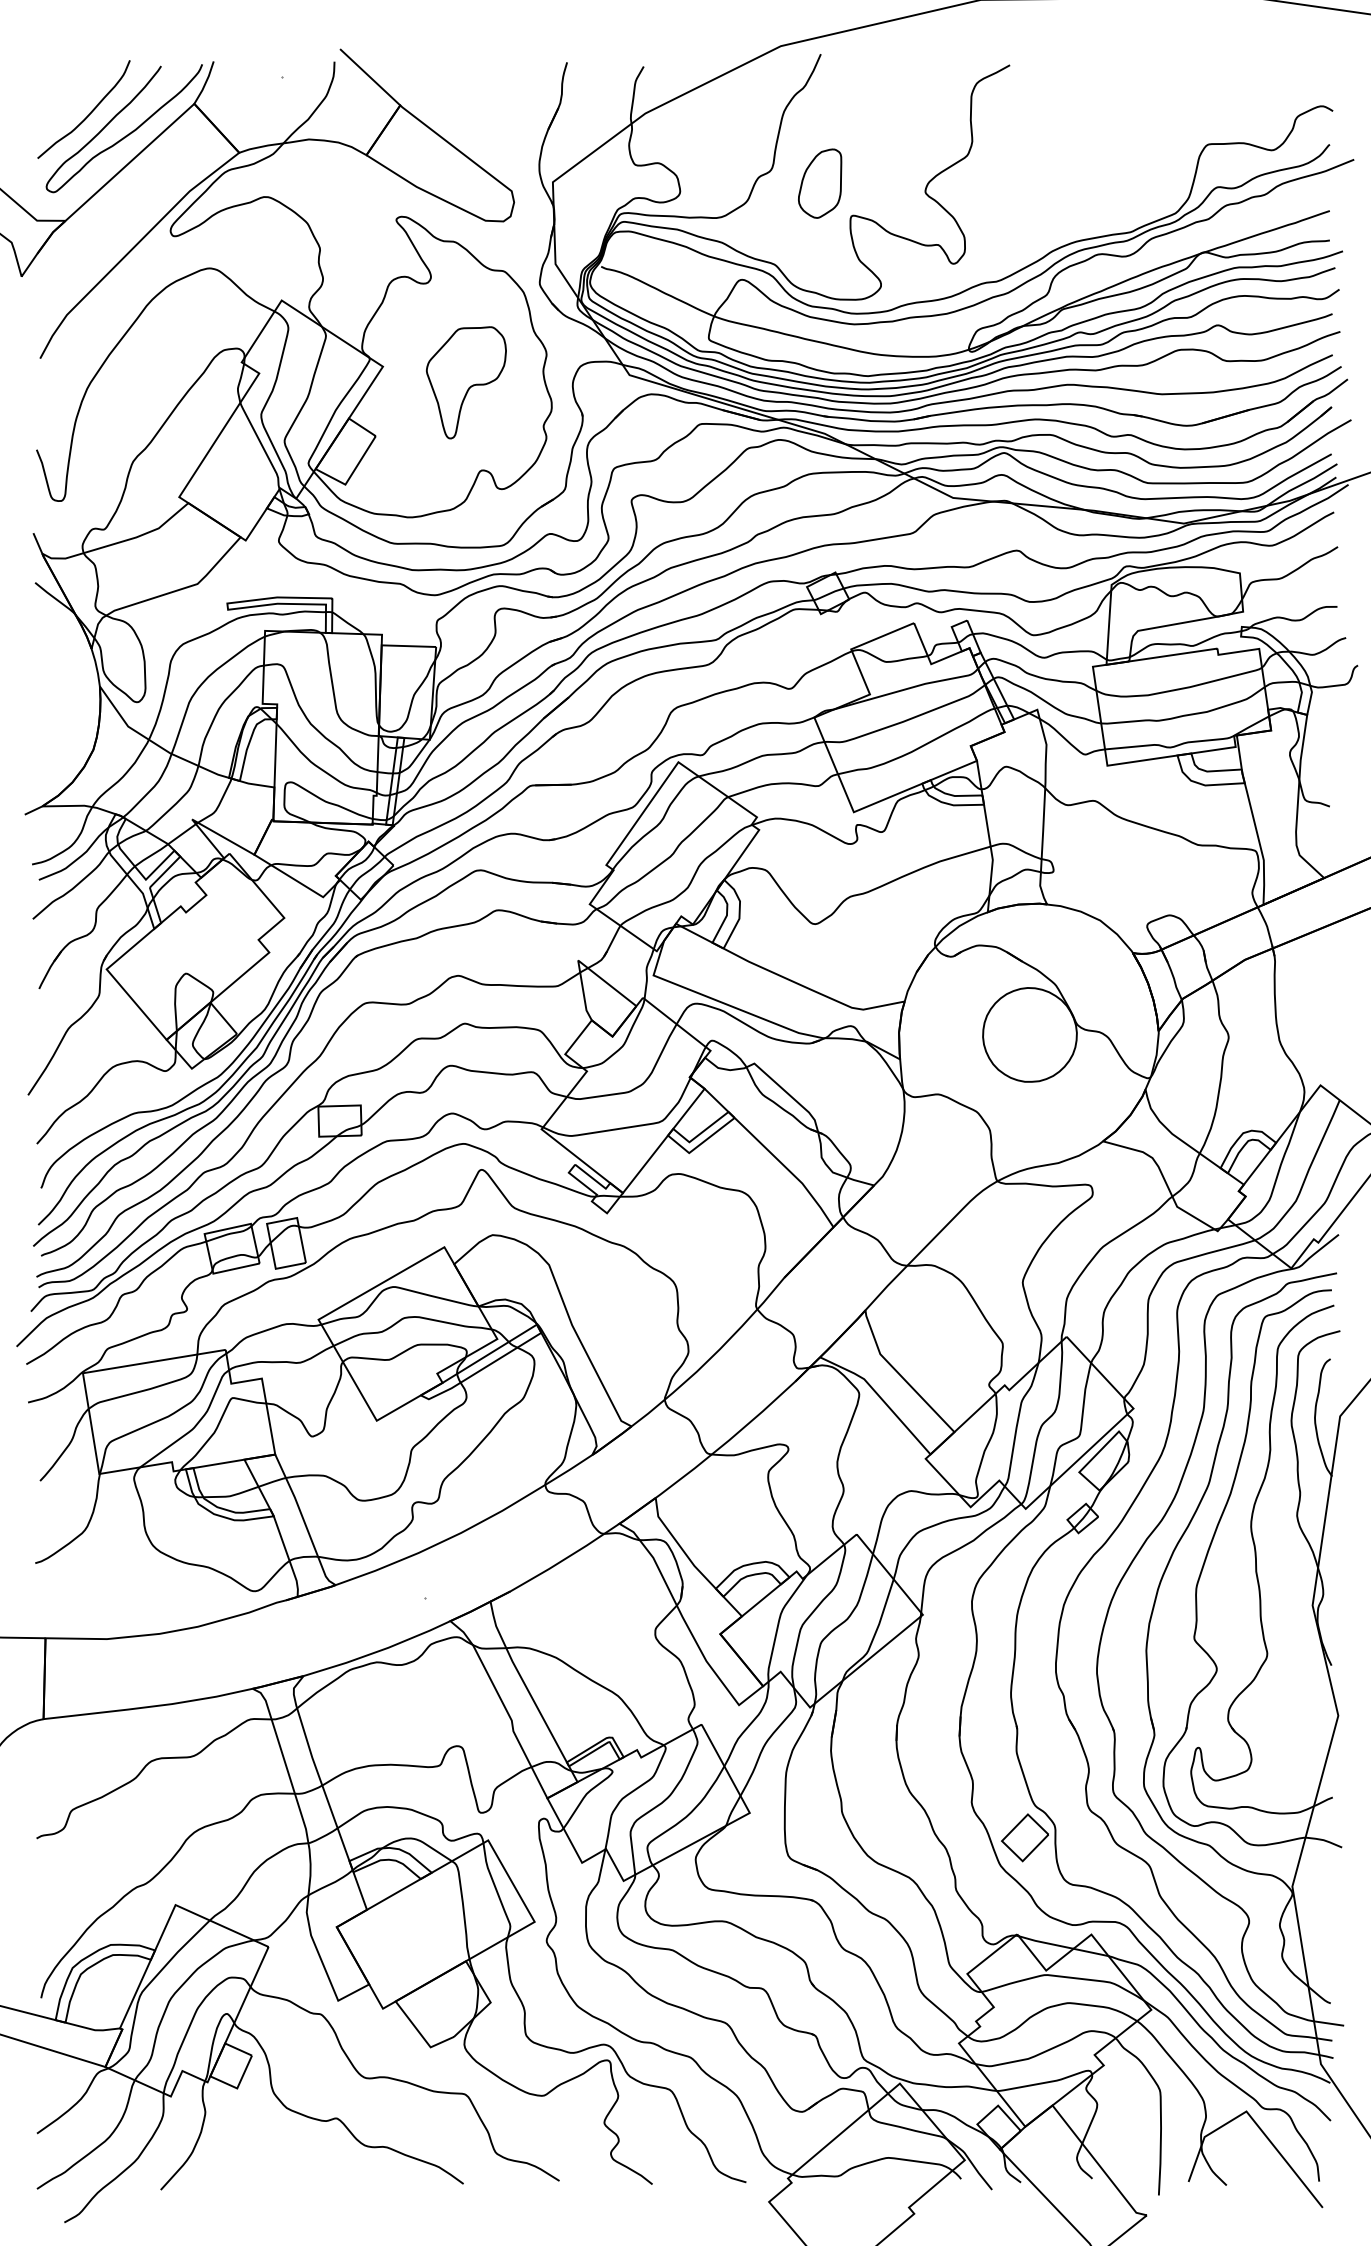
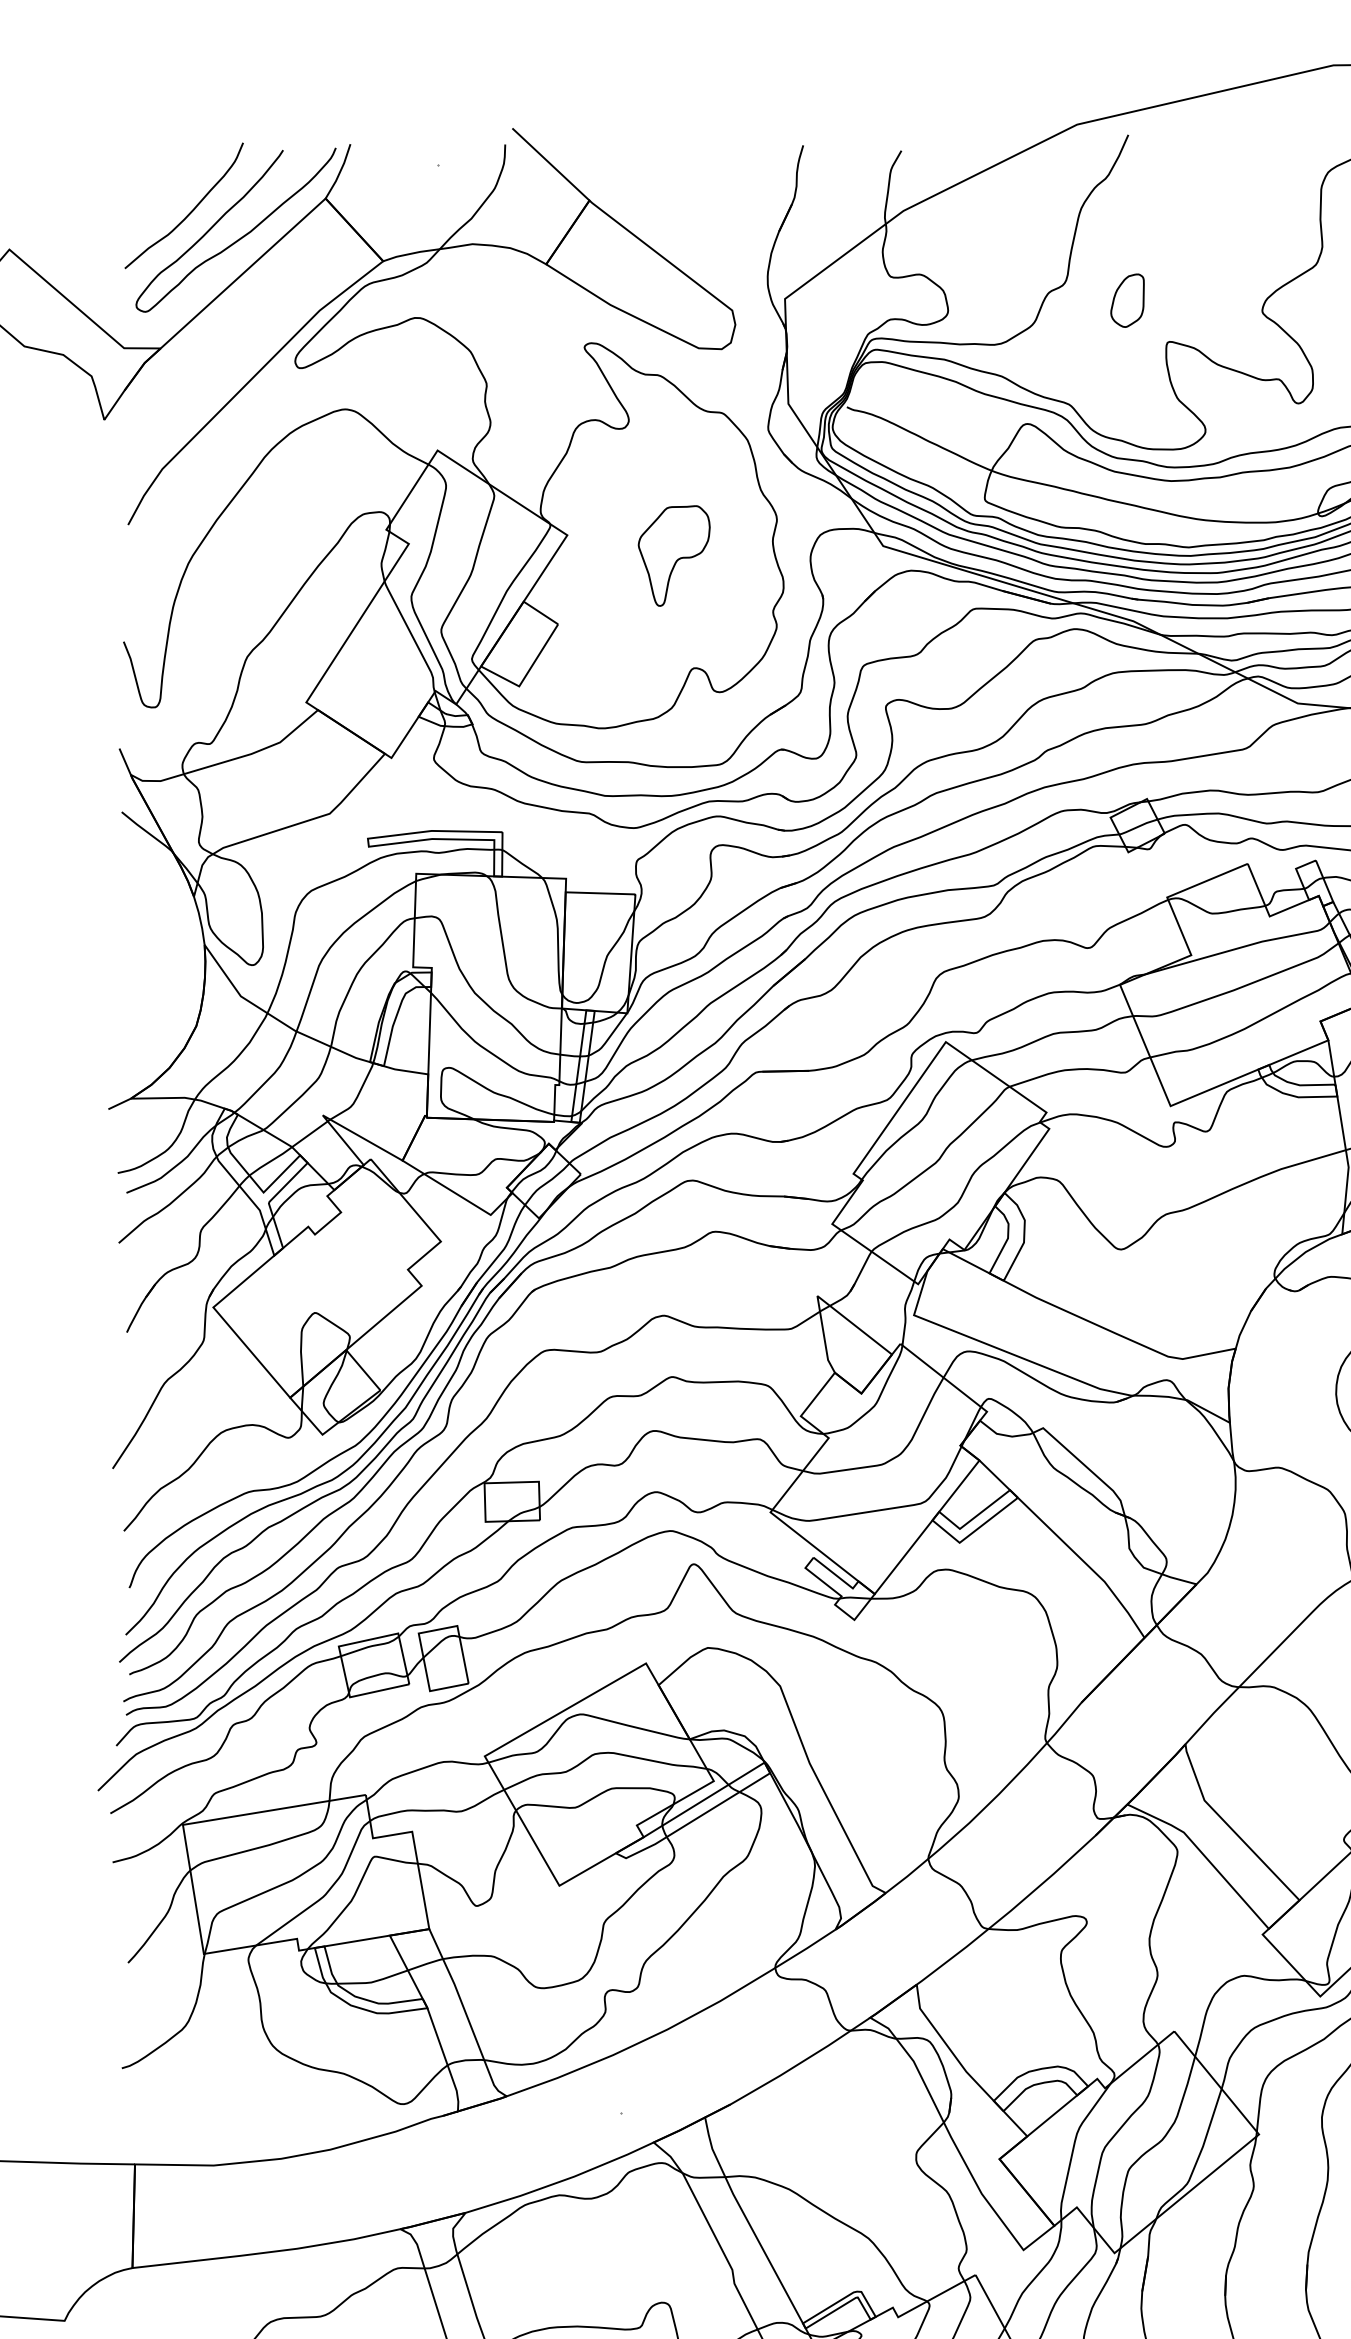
part: (820, 183) -> (1127, 300), size x0.6
part: (466, 382) -> (674, 555), size x0.7

